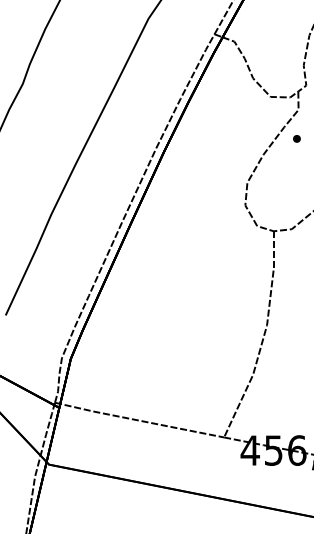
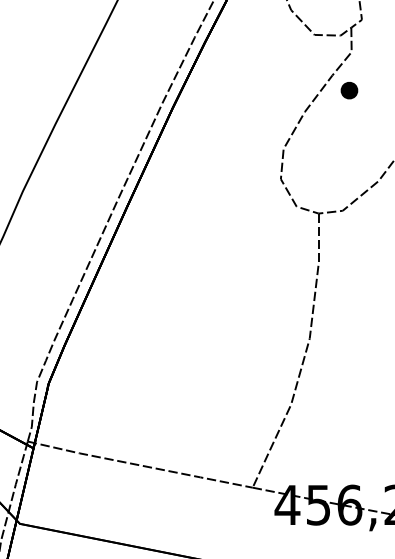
part: (296, 138) -> (348, 90), size x1.67

